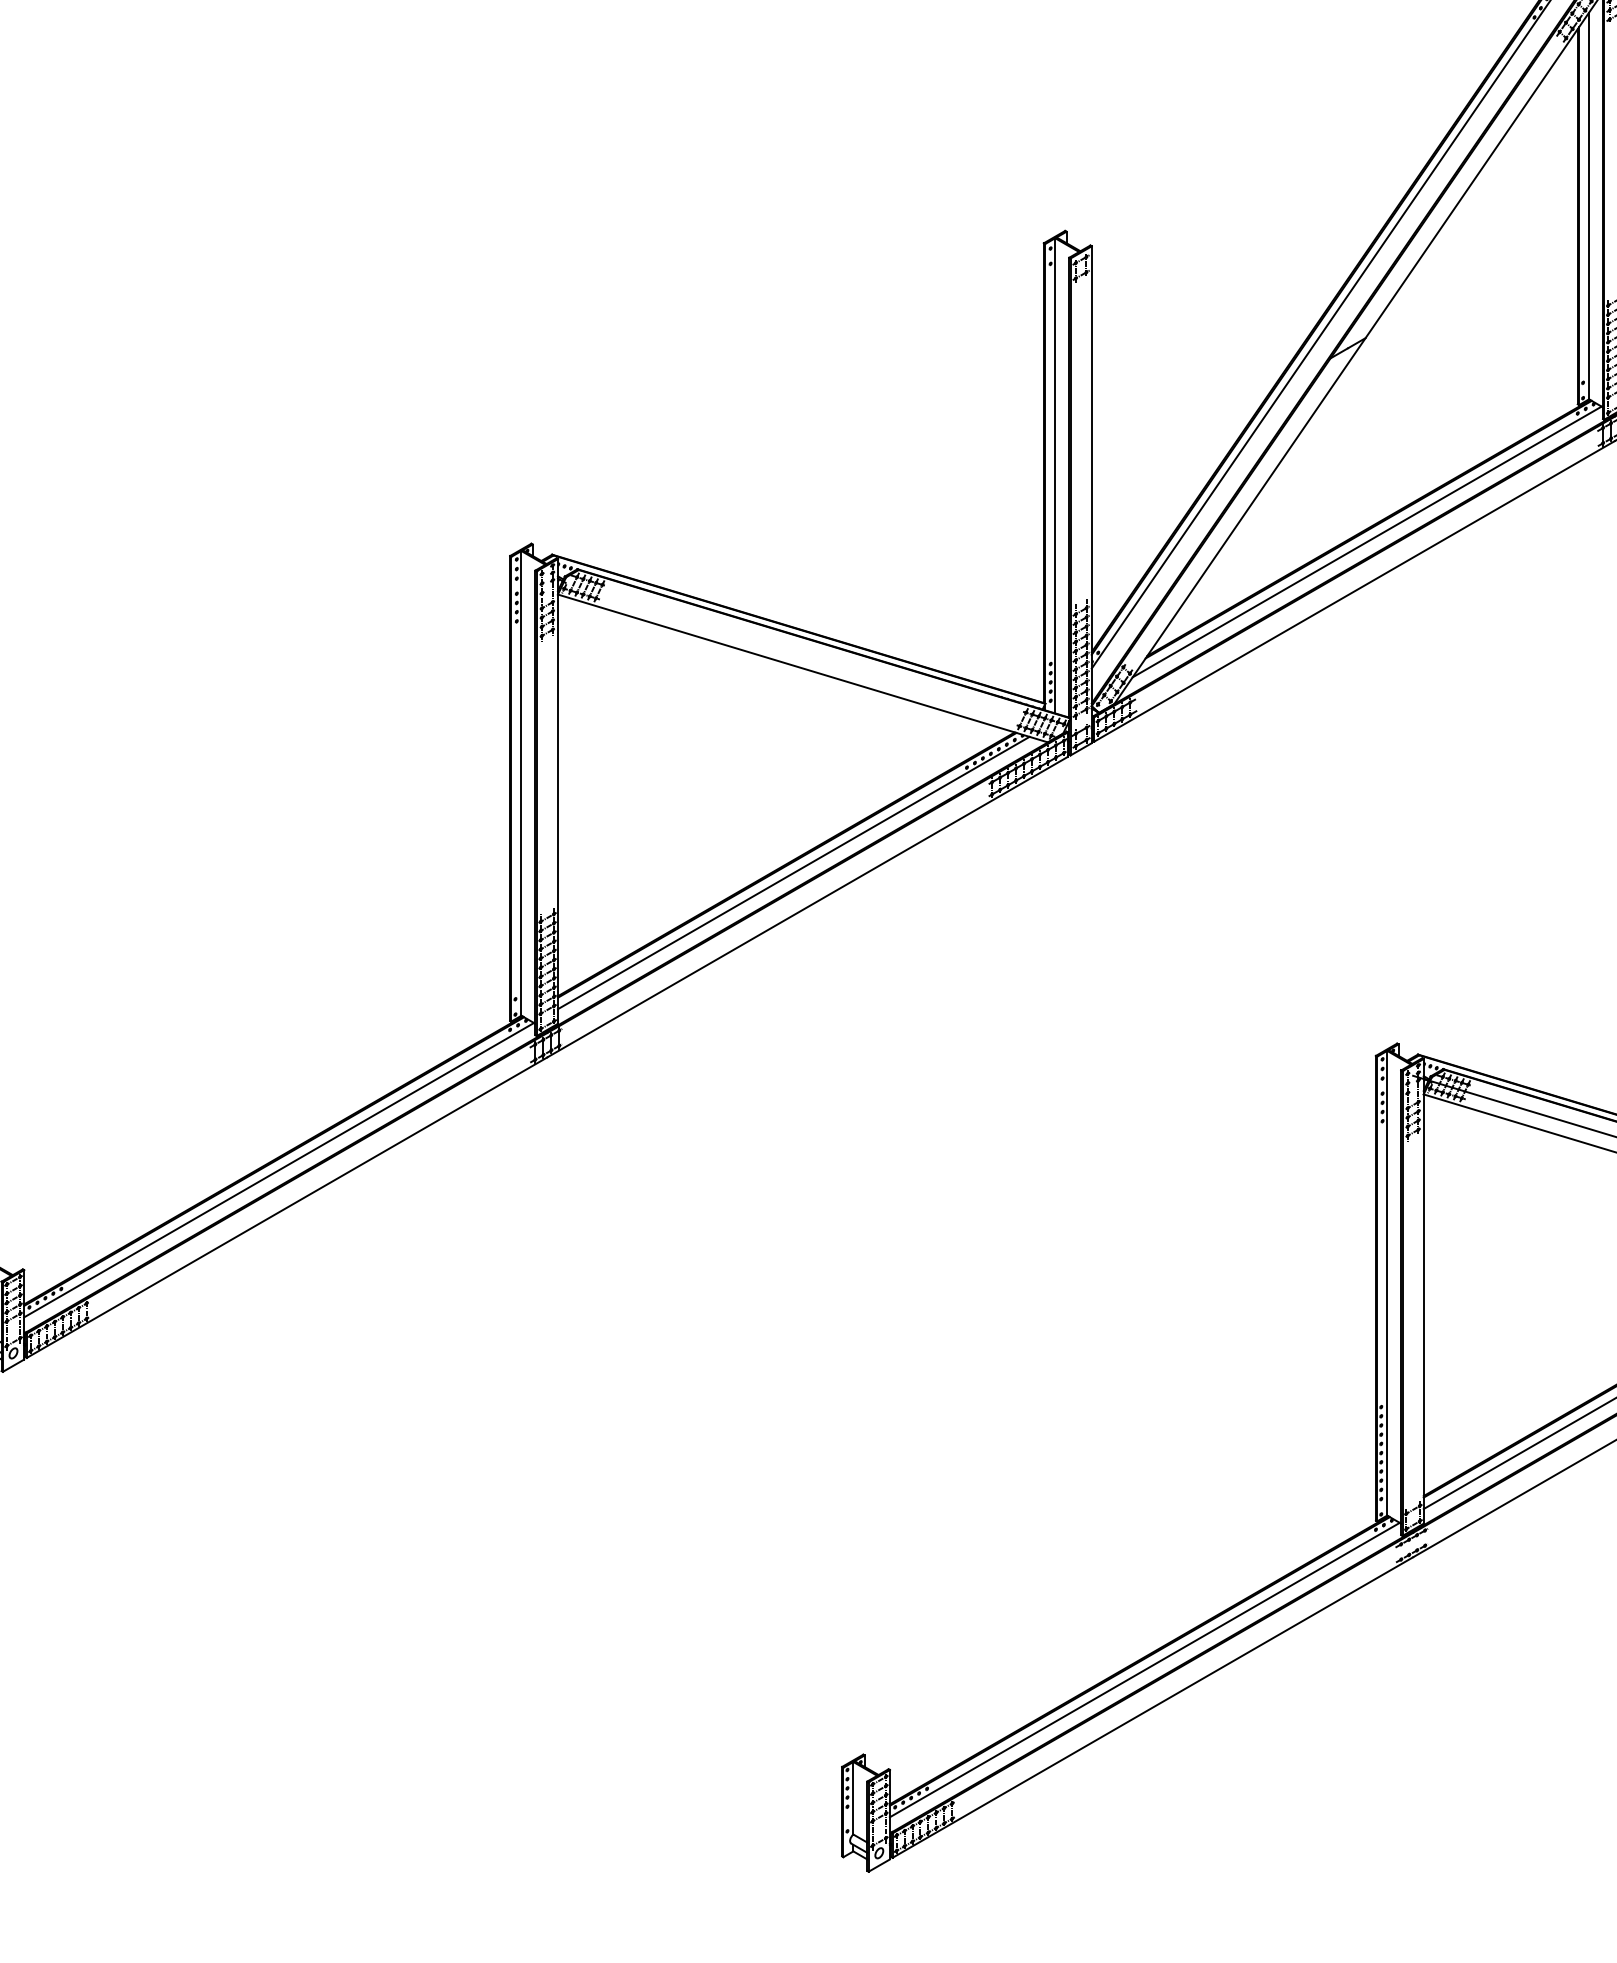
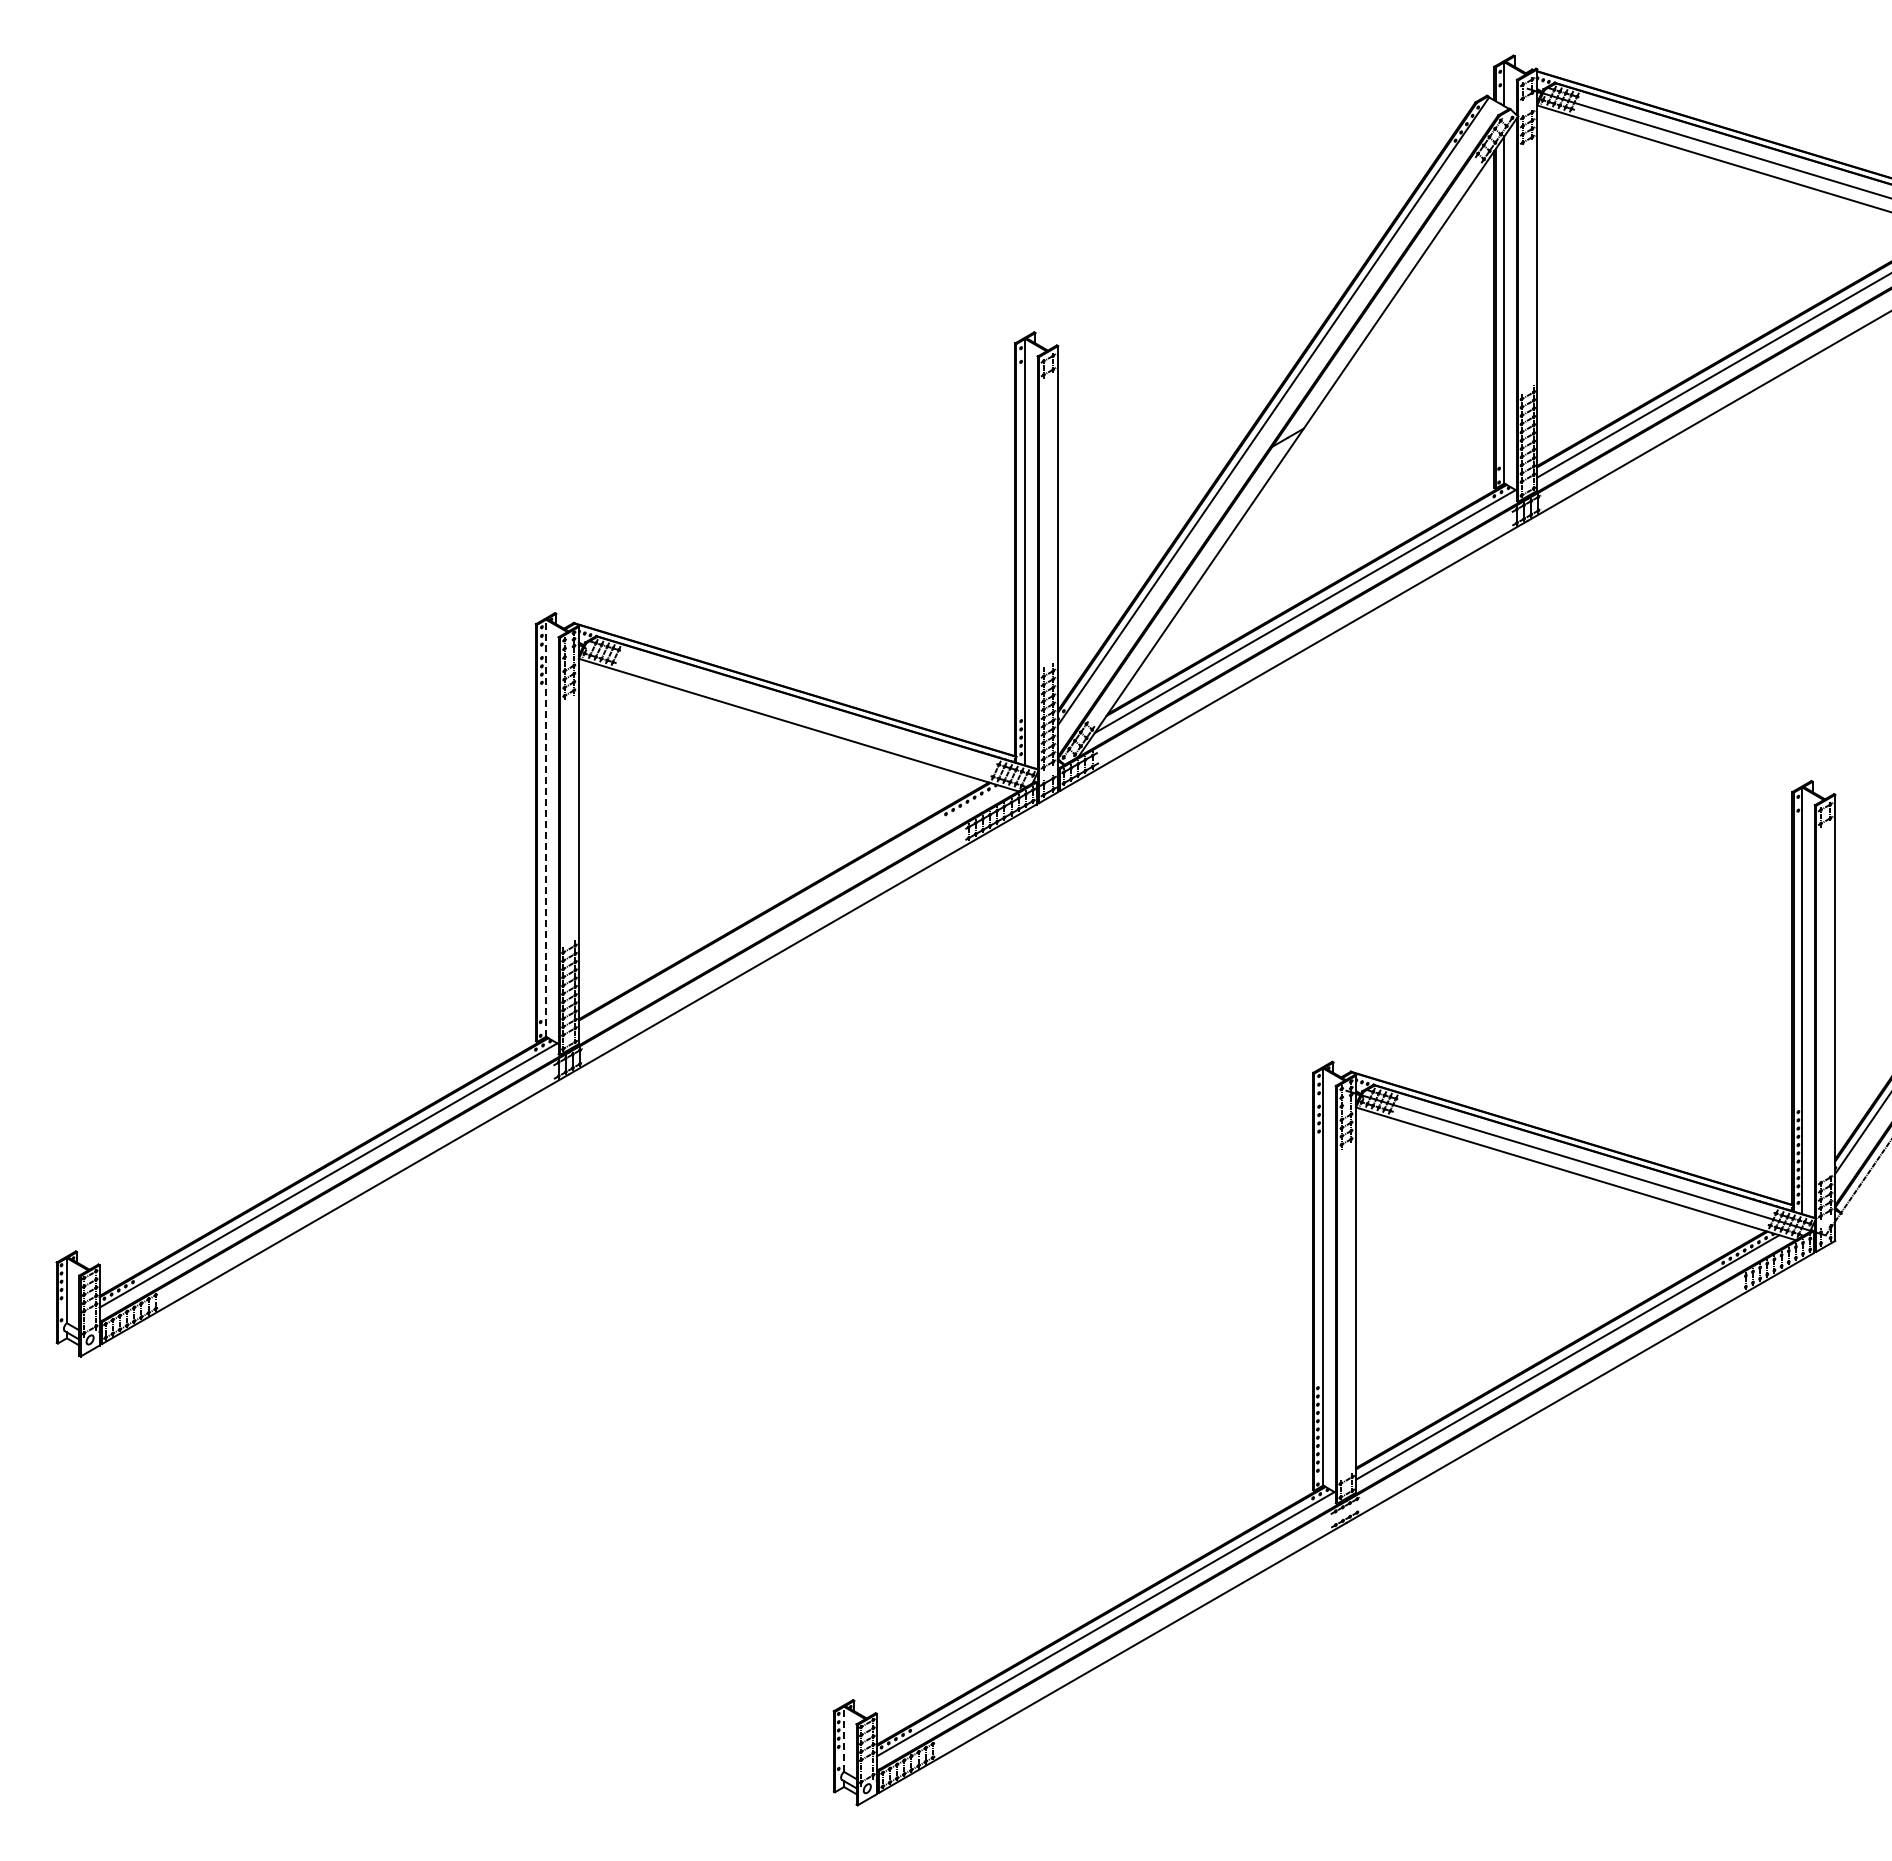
line: (521, 783) -> (546, 828), solid -> dashed
line: (793, 872) -> (790, 908), removed
line: (853, 1798) -> (844, 1739), solid -> dashed

